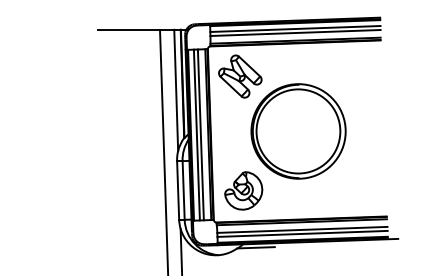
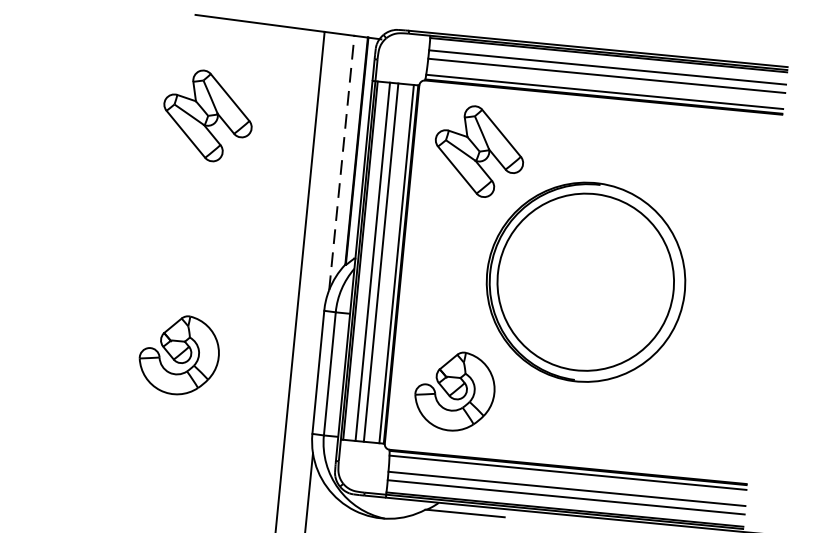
part: (110, 76) -> (208, 115), added
line: (176, 90) -> (342, 163), solid -> dashed
part: (111, 190) -> (179, 354), added

